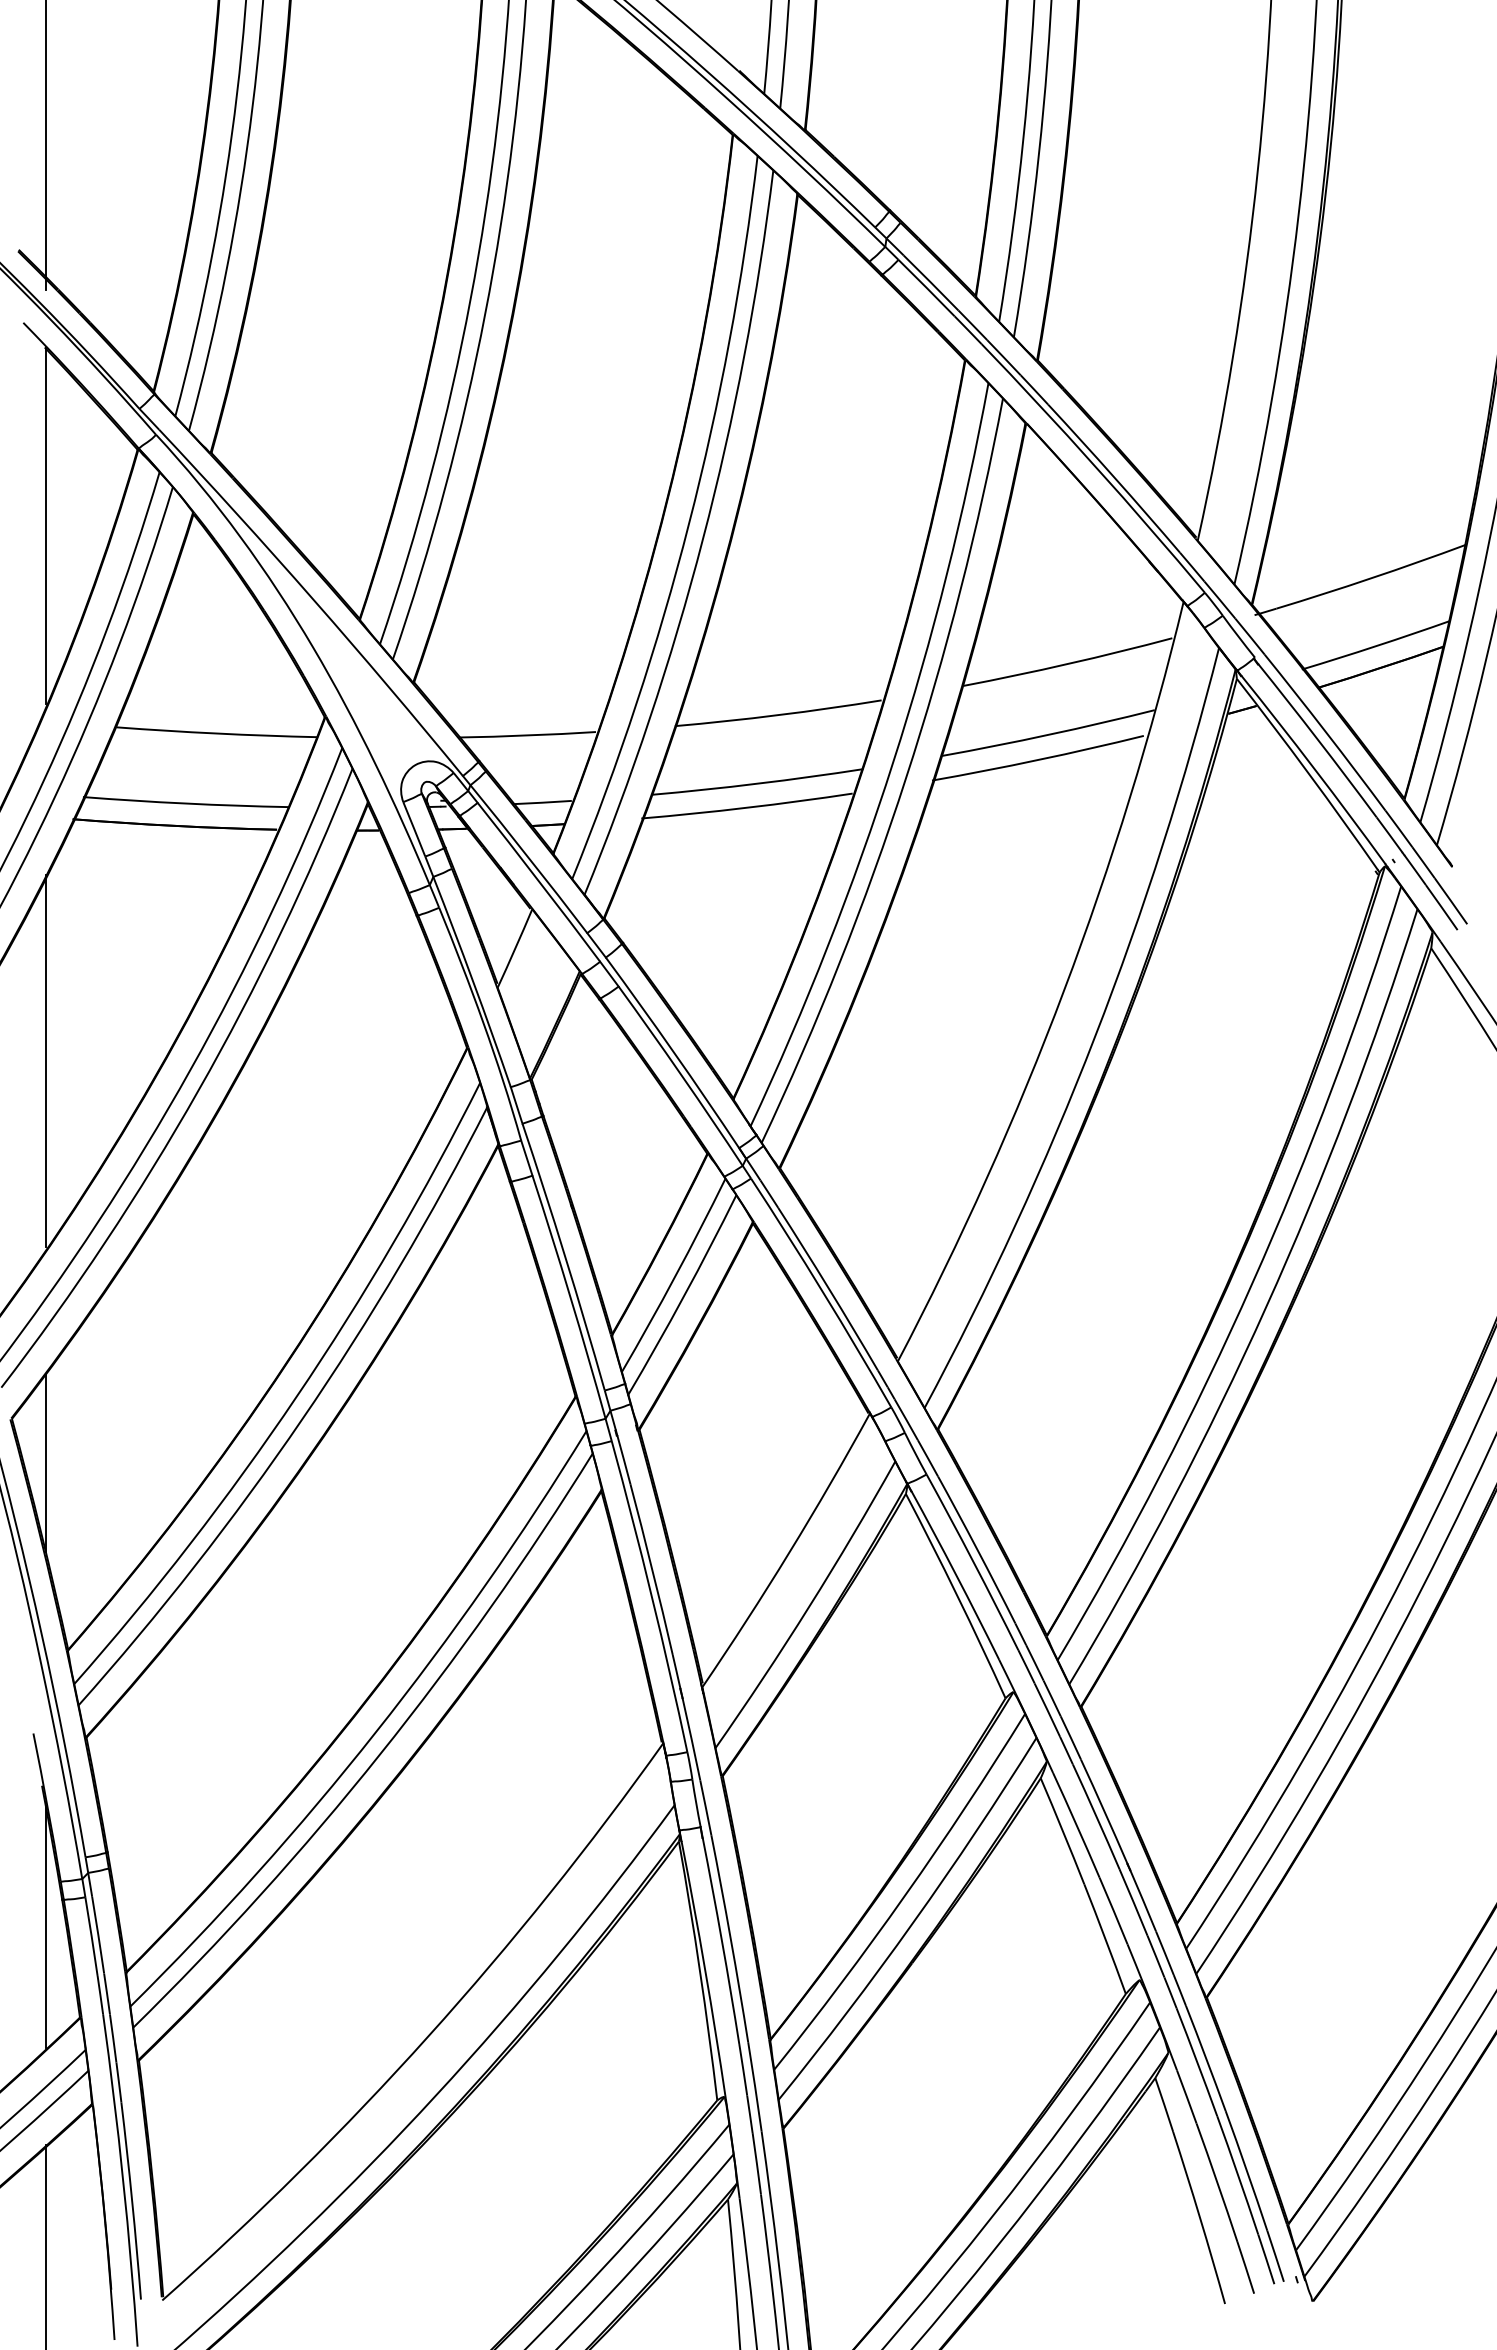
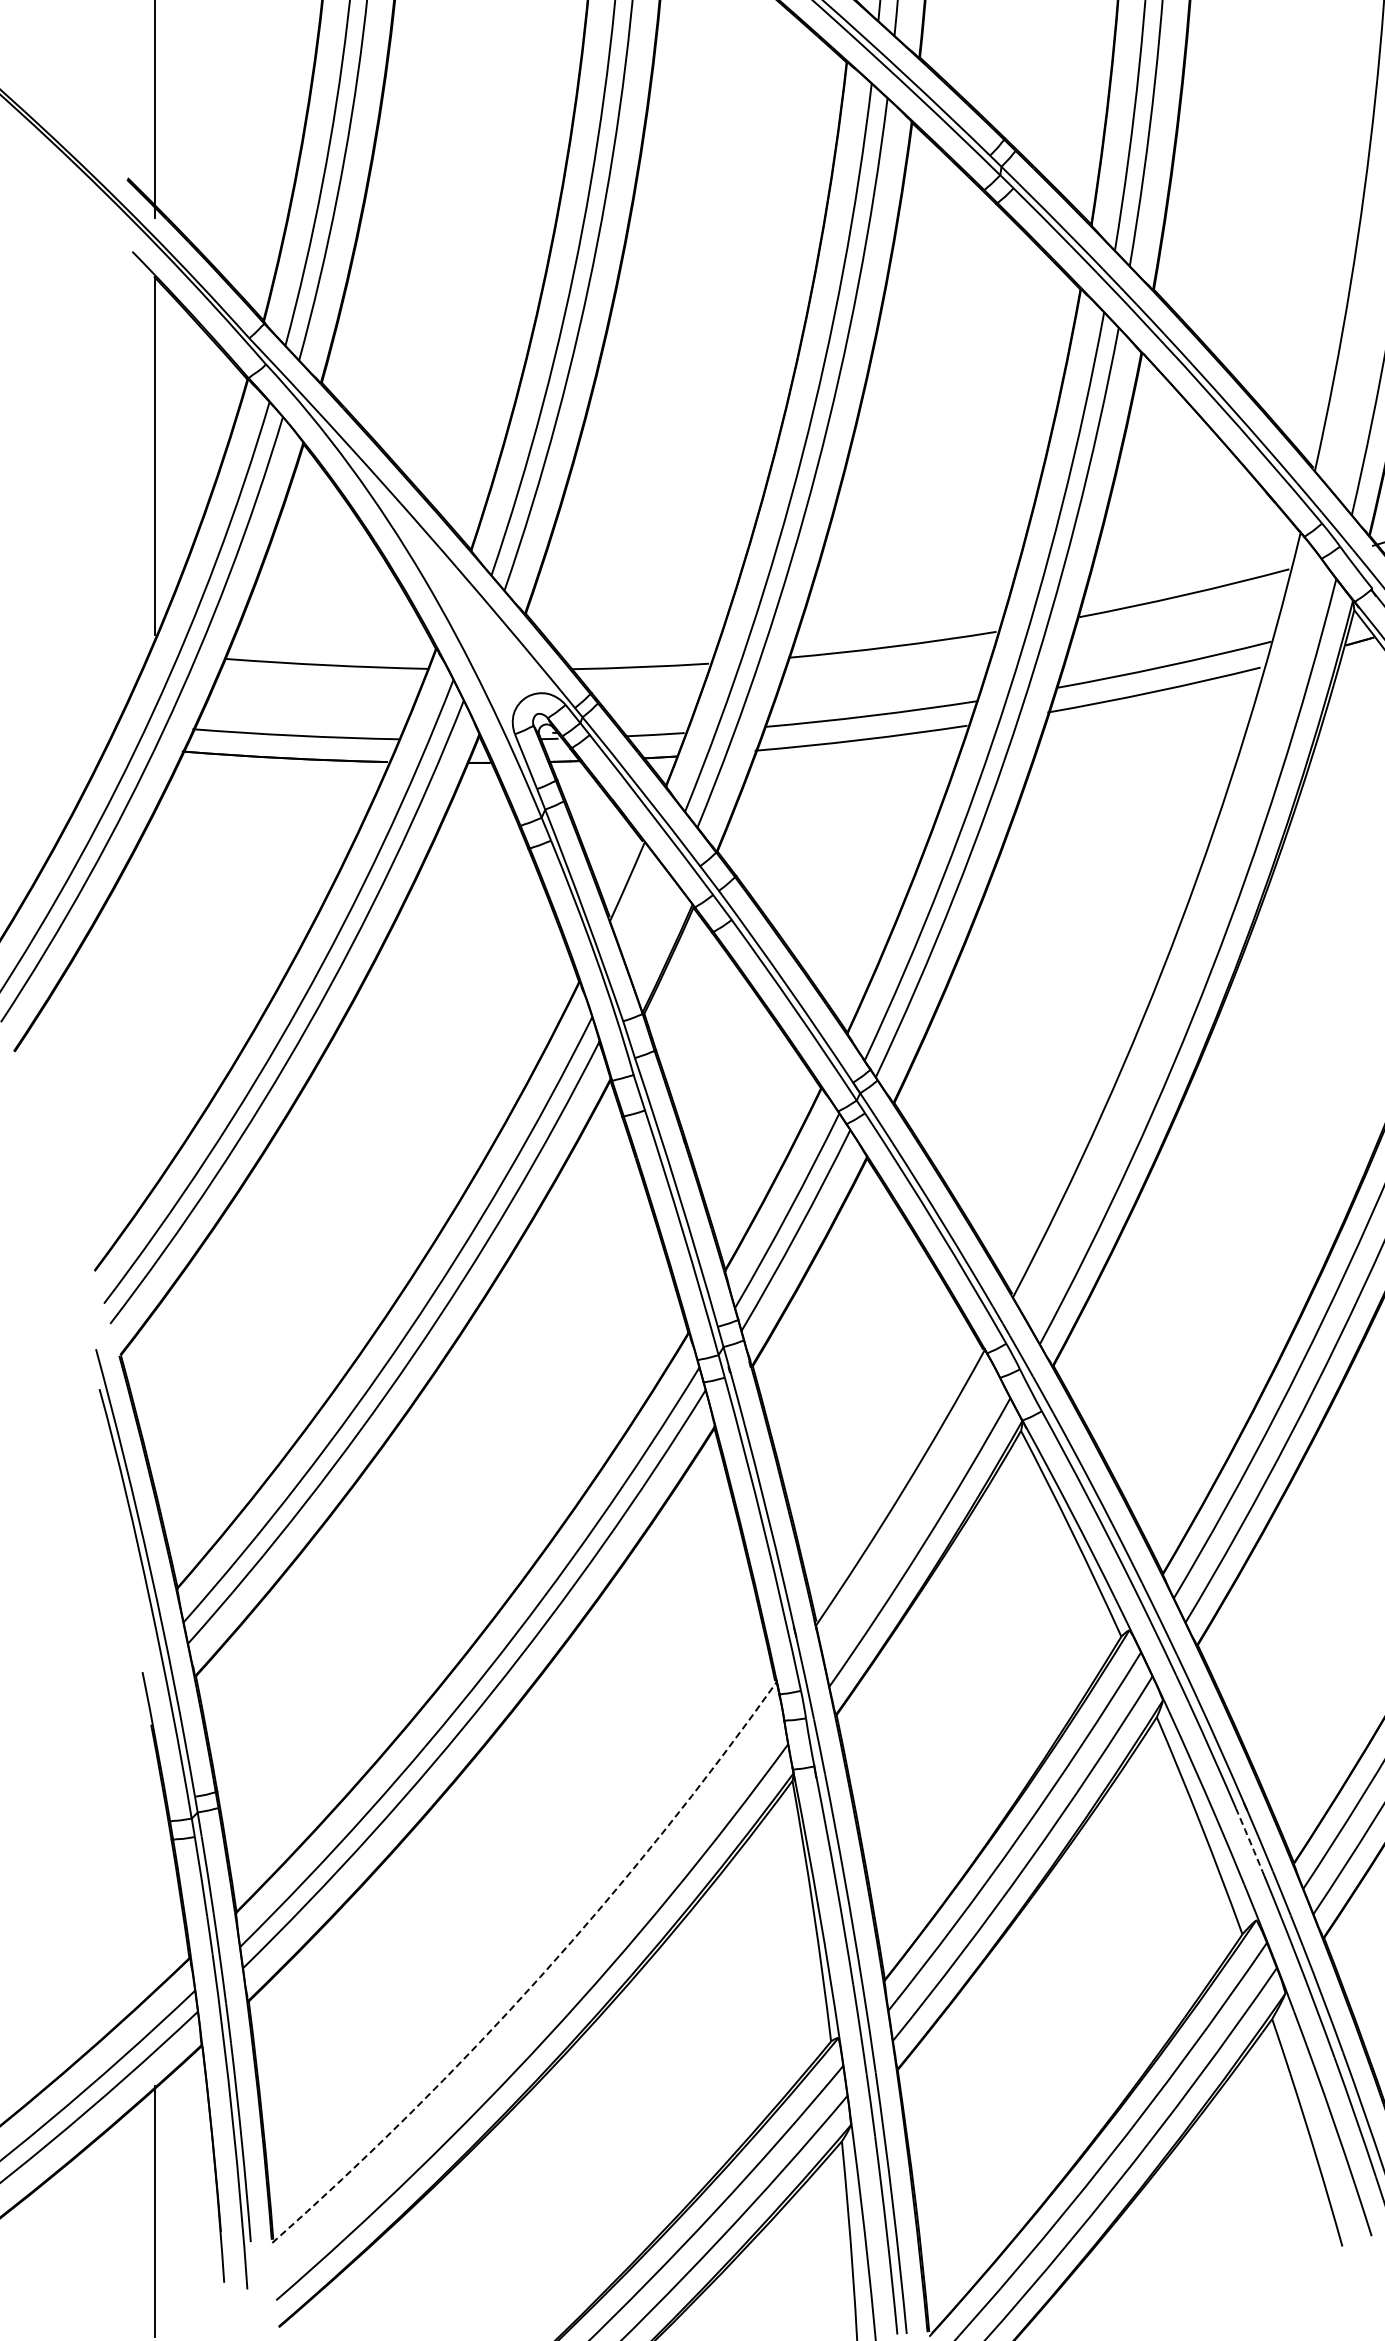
line: (45, 1060) -> (154, 994), removed
line: (45, 1463) -> (154, 1400), removed
arc: (1133, 1902) -> (1250, 1842), solid -> dashed
line: (45, 1926) -> (154, 1866), removed
arc: (428, 2036) -> (540, 1977), solid -> dashed

